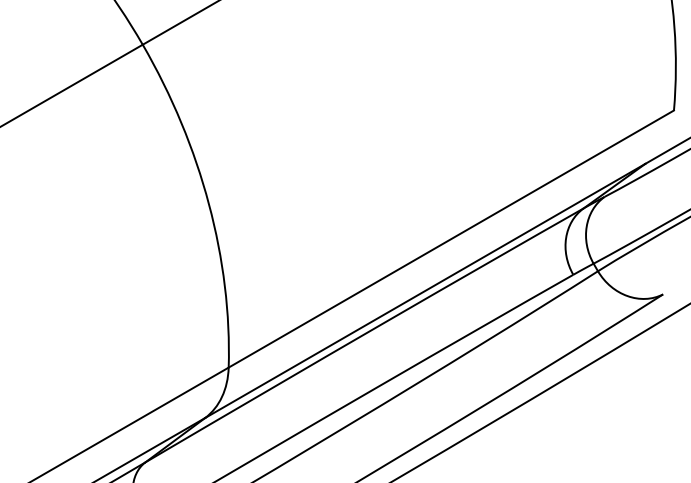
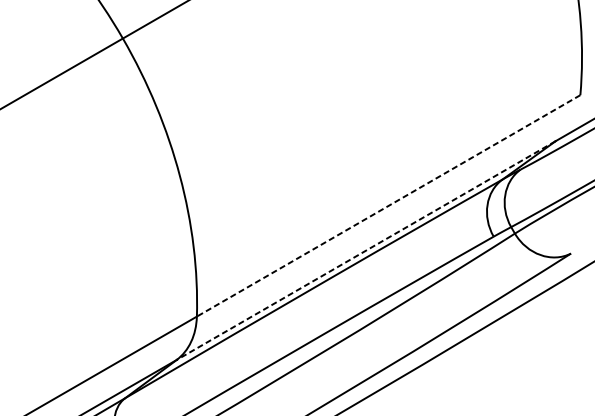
line: (450, 239) -> (387, 206), solid -> dashed
line: (424, 291) -> (365, 251), solid -> dashed

